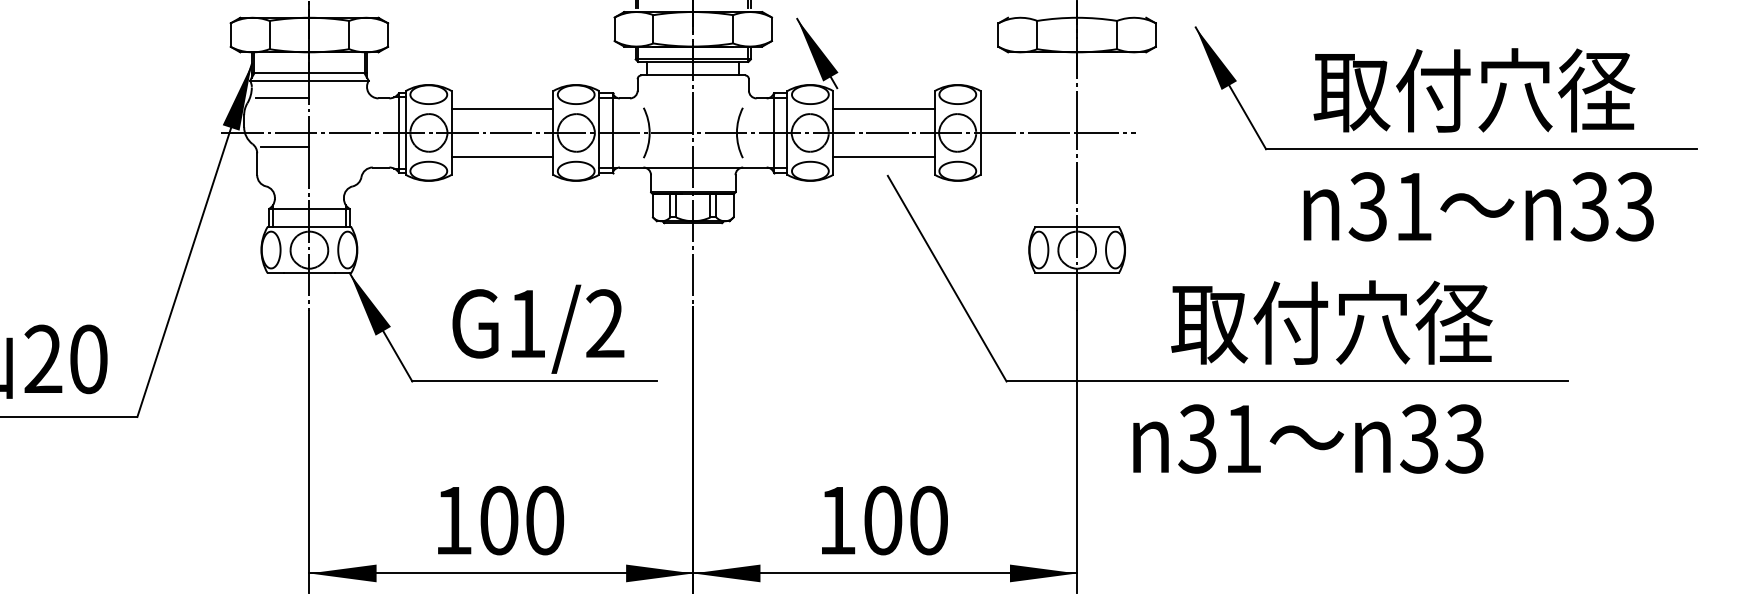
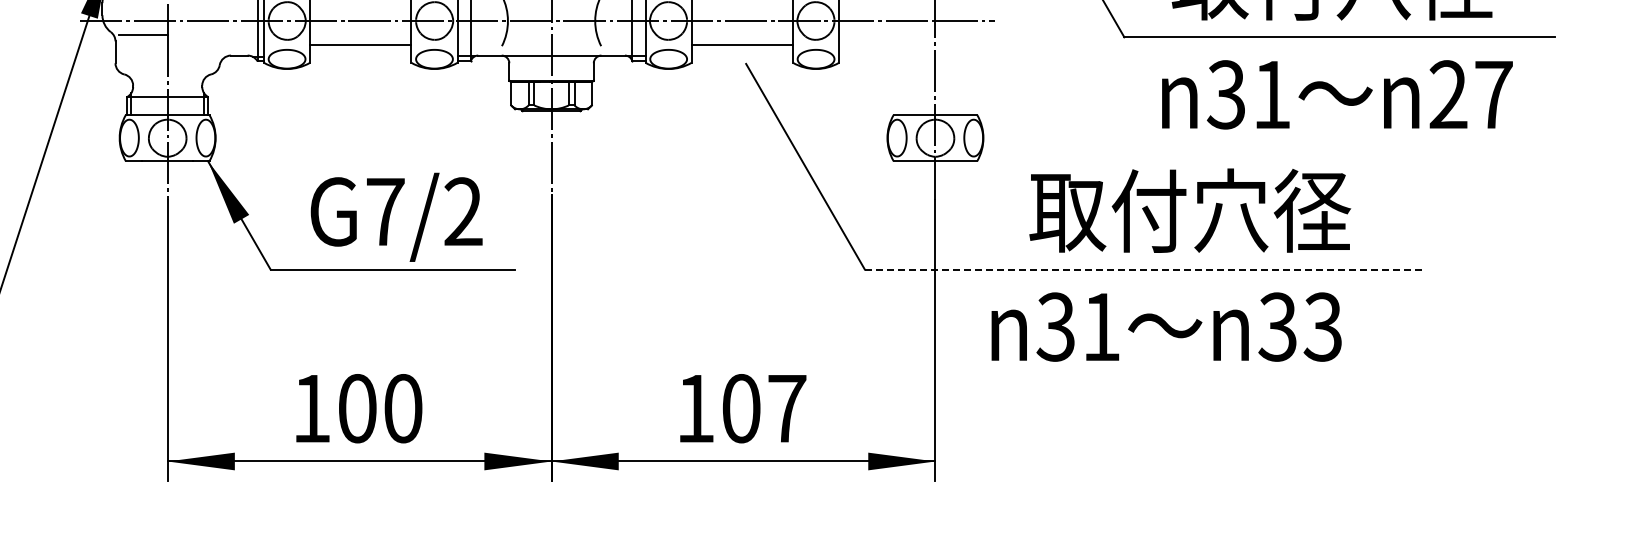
text: (1612, 206) -> (1470, 94), 33 -> 27
text: (527, 323) -> (385, 211), G1/2 -> G7/2
line: (1287, 381) -> (1145, 269), solid -> dashed
text: (929, 520) -> (787, 408), 100 -> 107

